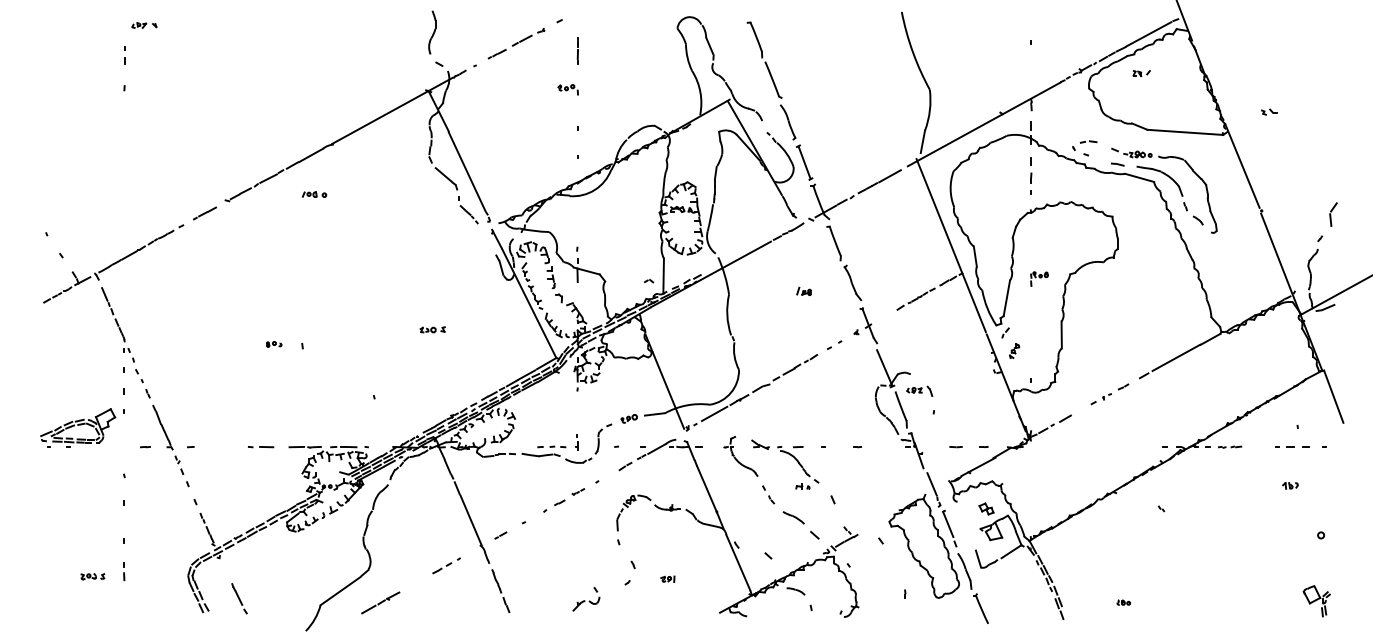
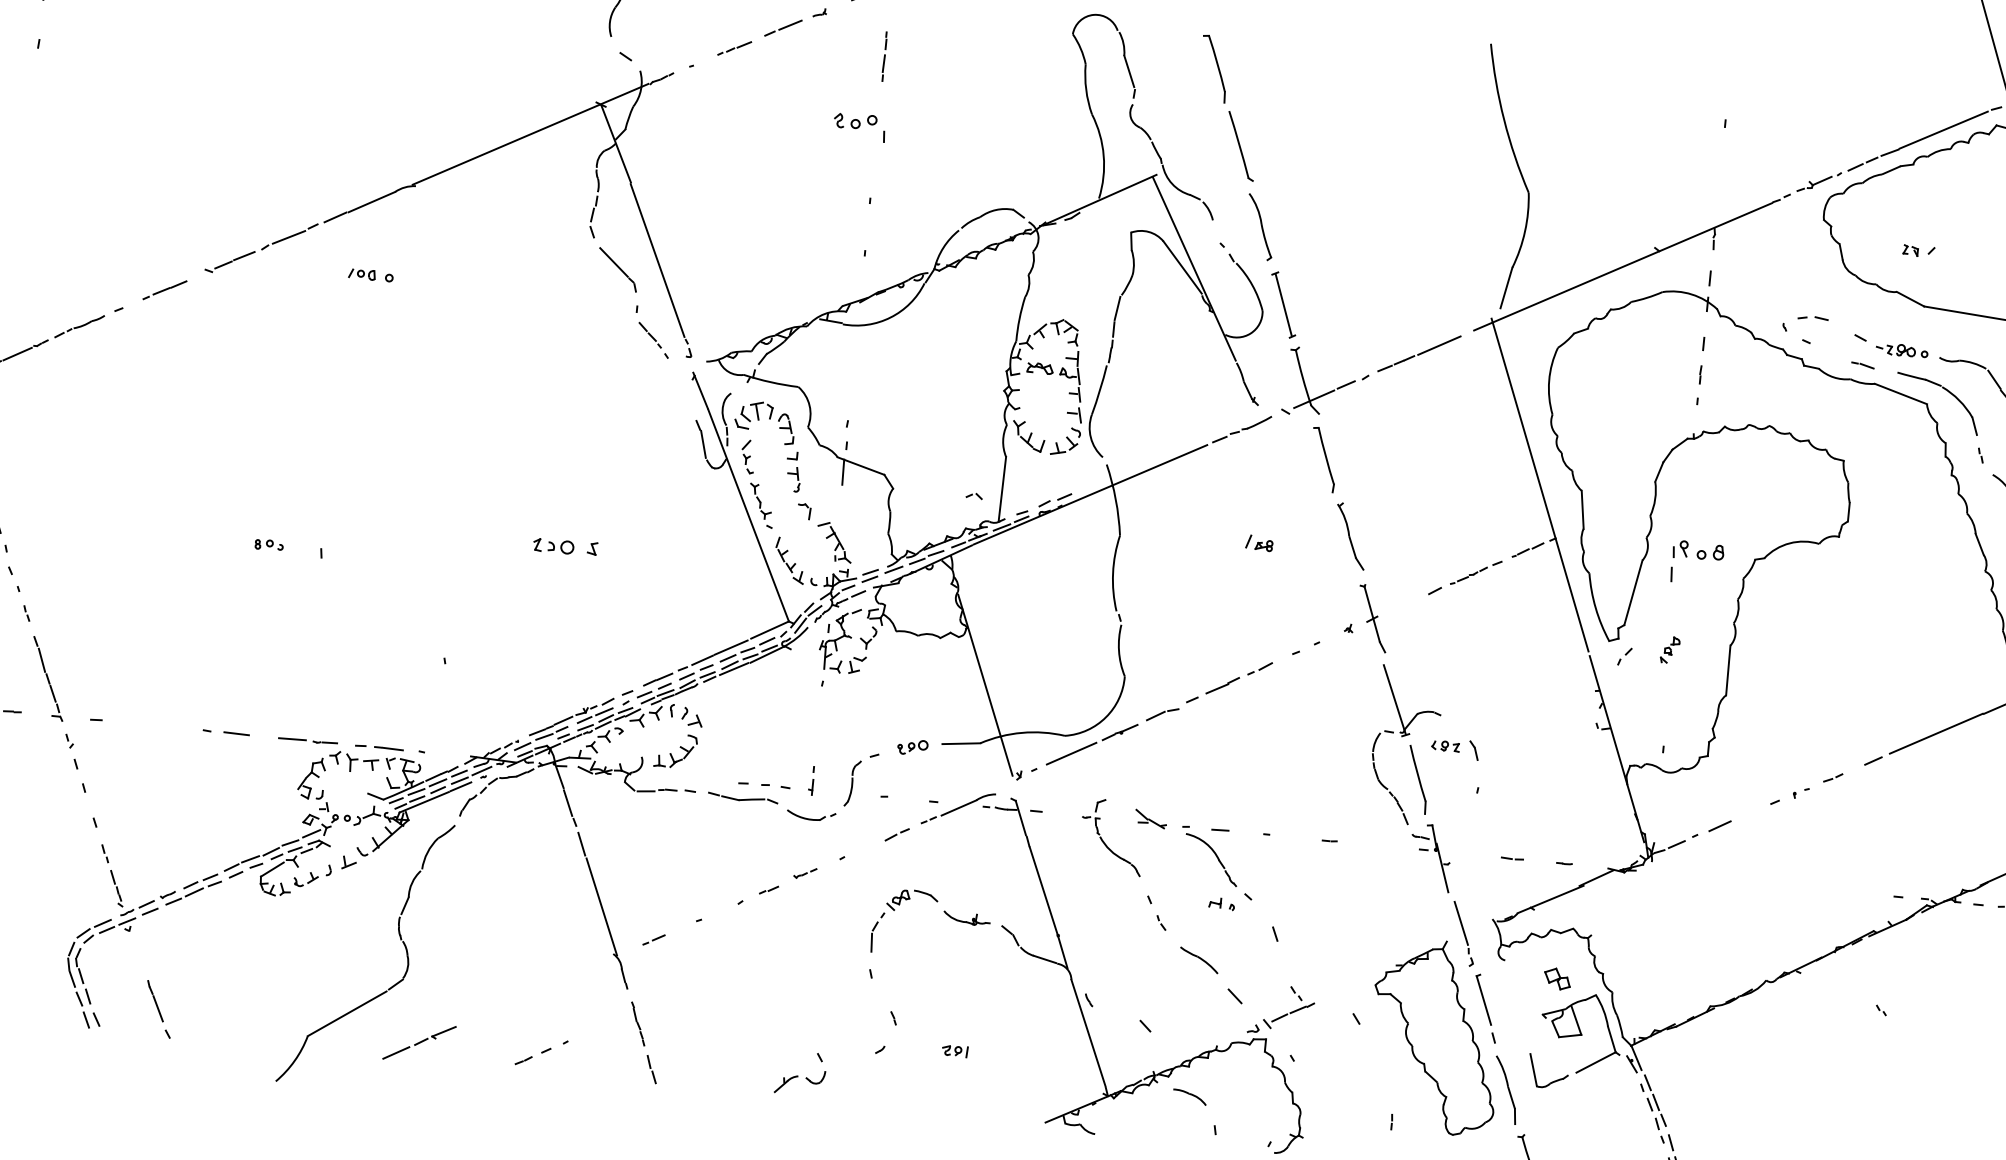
part: (1141, 73) -> (1918, 251), moved
part: (567, 89) -> (858, 126), size x1.4
part: (1039, 278) -> (1697, 561), size x1.6
part: (432, 329) -> (564, 546), size x1.4
part: (1014, 351) -> (1670, 650), moved
part: (446, 565) -> (541, 1052), moved

